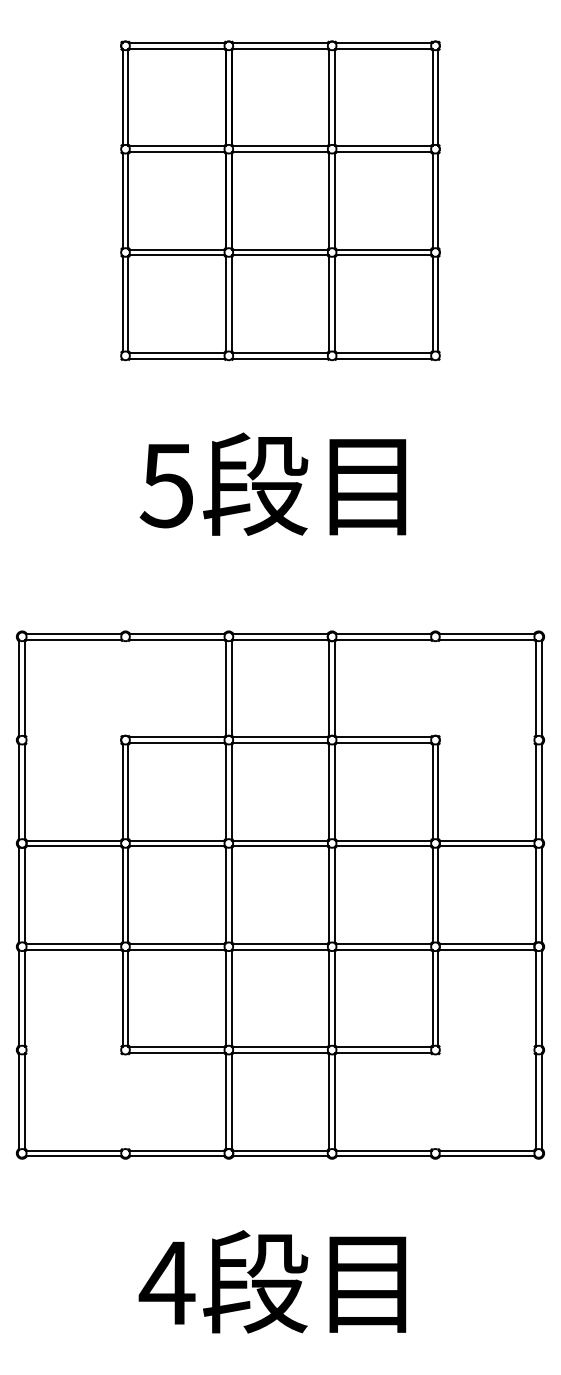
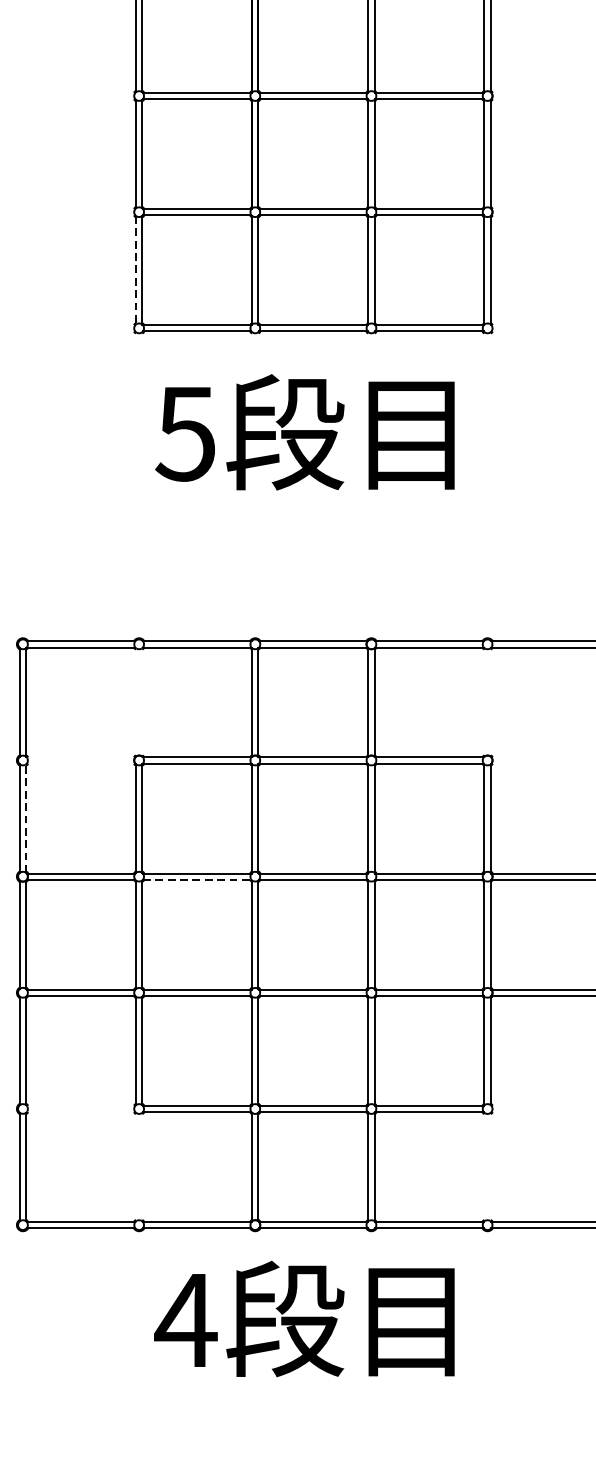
line: (122, 304) -> (135, 270), solid -> dashed
text: (272, 483) -> (304, 431), moved
line: (25, 791) -> (26, 818), solid -> dashed
line: (177, 846) -> (197, 880), solid -> dashed
text: (272, 1281) -> (304, 1318), moved

